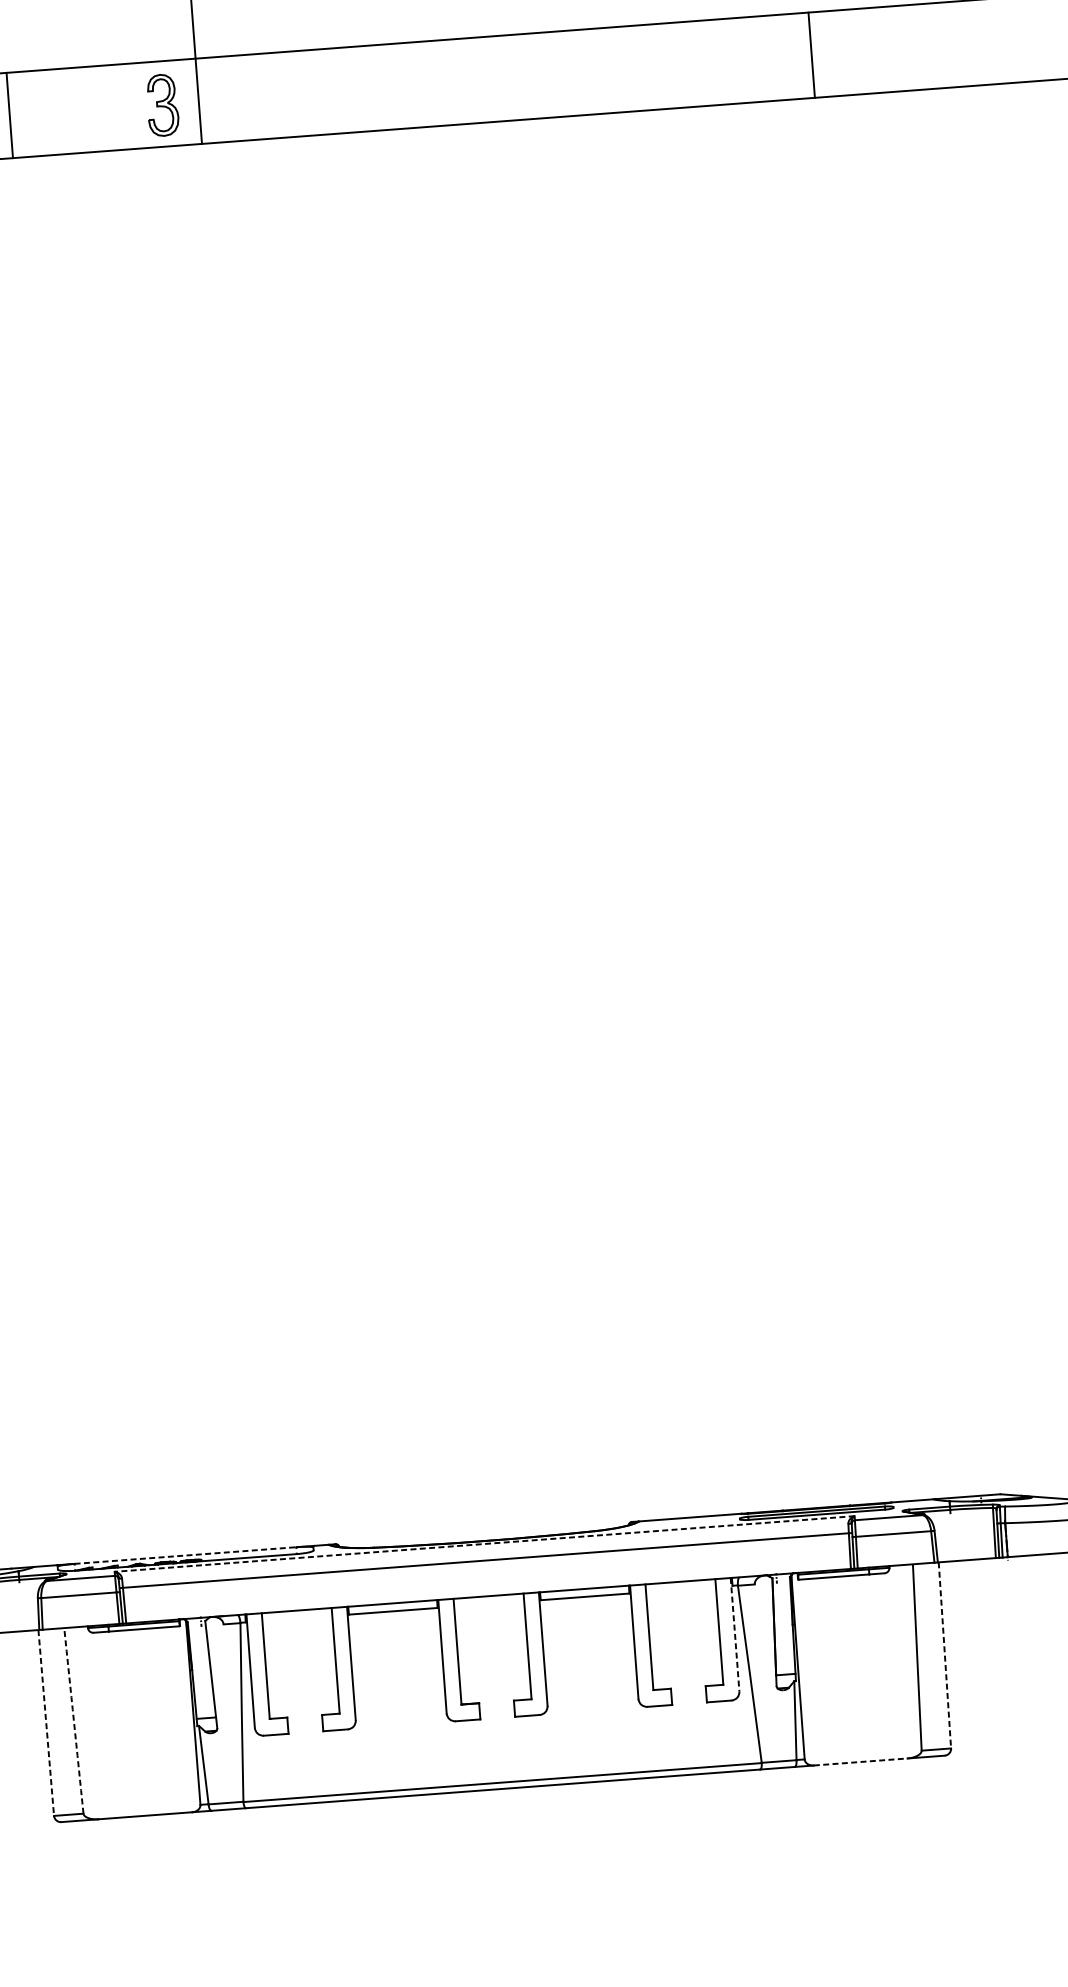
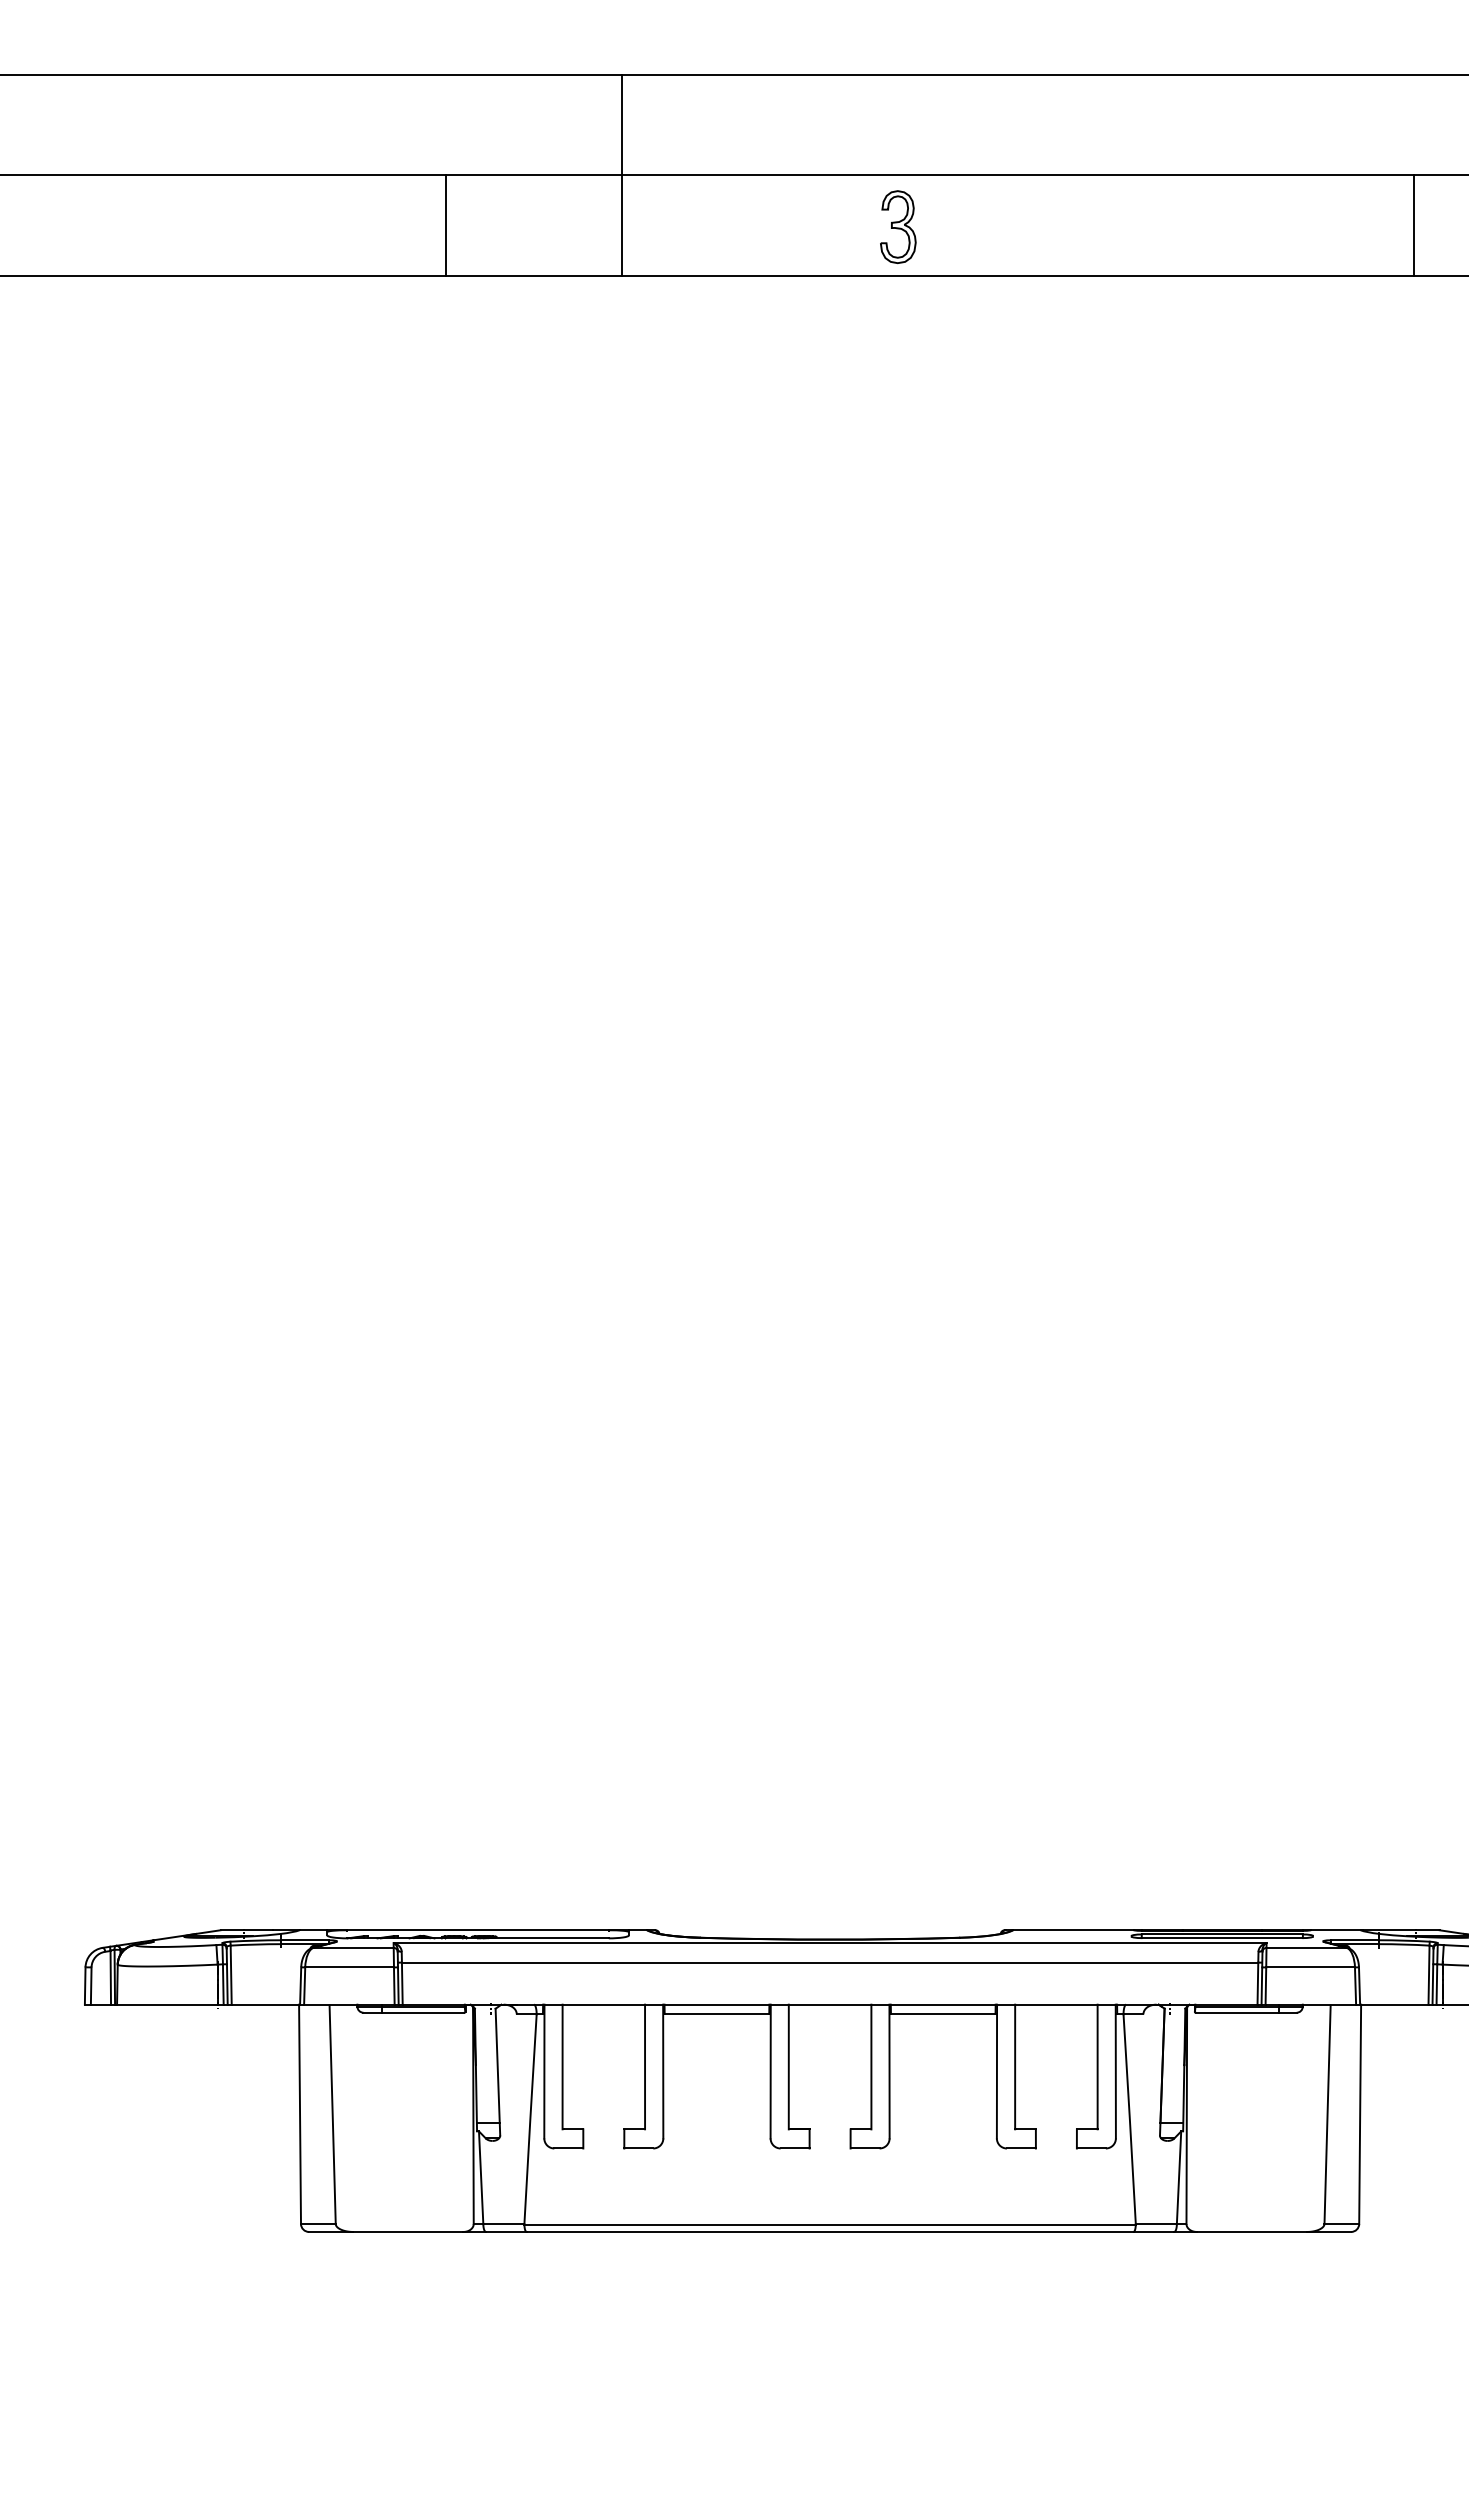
line: (812, 55) -> (1414, 225), moved
part: (162, 104) -> (898, 226), moved
line: (10, 115) -> (446, 225), moved
line: (484, 1544) -> (829, 1943), dashed -> solid
line: (185, 1555) -> (478, 1930), dashed -> solid
line: (734, 1634) -> (1115, 2071), dashed -> solid
line: (945, 1655) -> (1360, 2114), dashed -> solid
arc: (73, 1721) -> (332, 2114), dashed -> solid
line: (46, 1723) -> (300, 2114), dashed -> solid
line: (861, 1761) -> (1252, 2231), dashed -> solid

